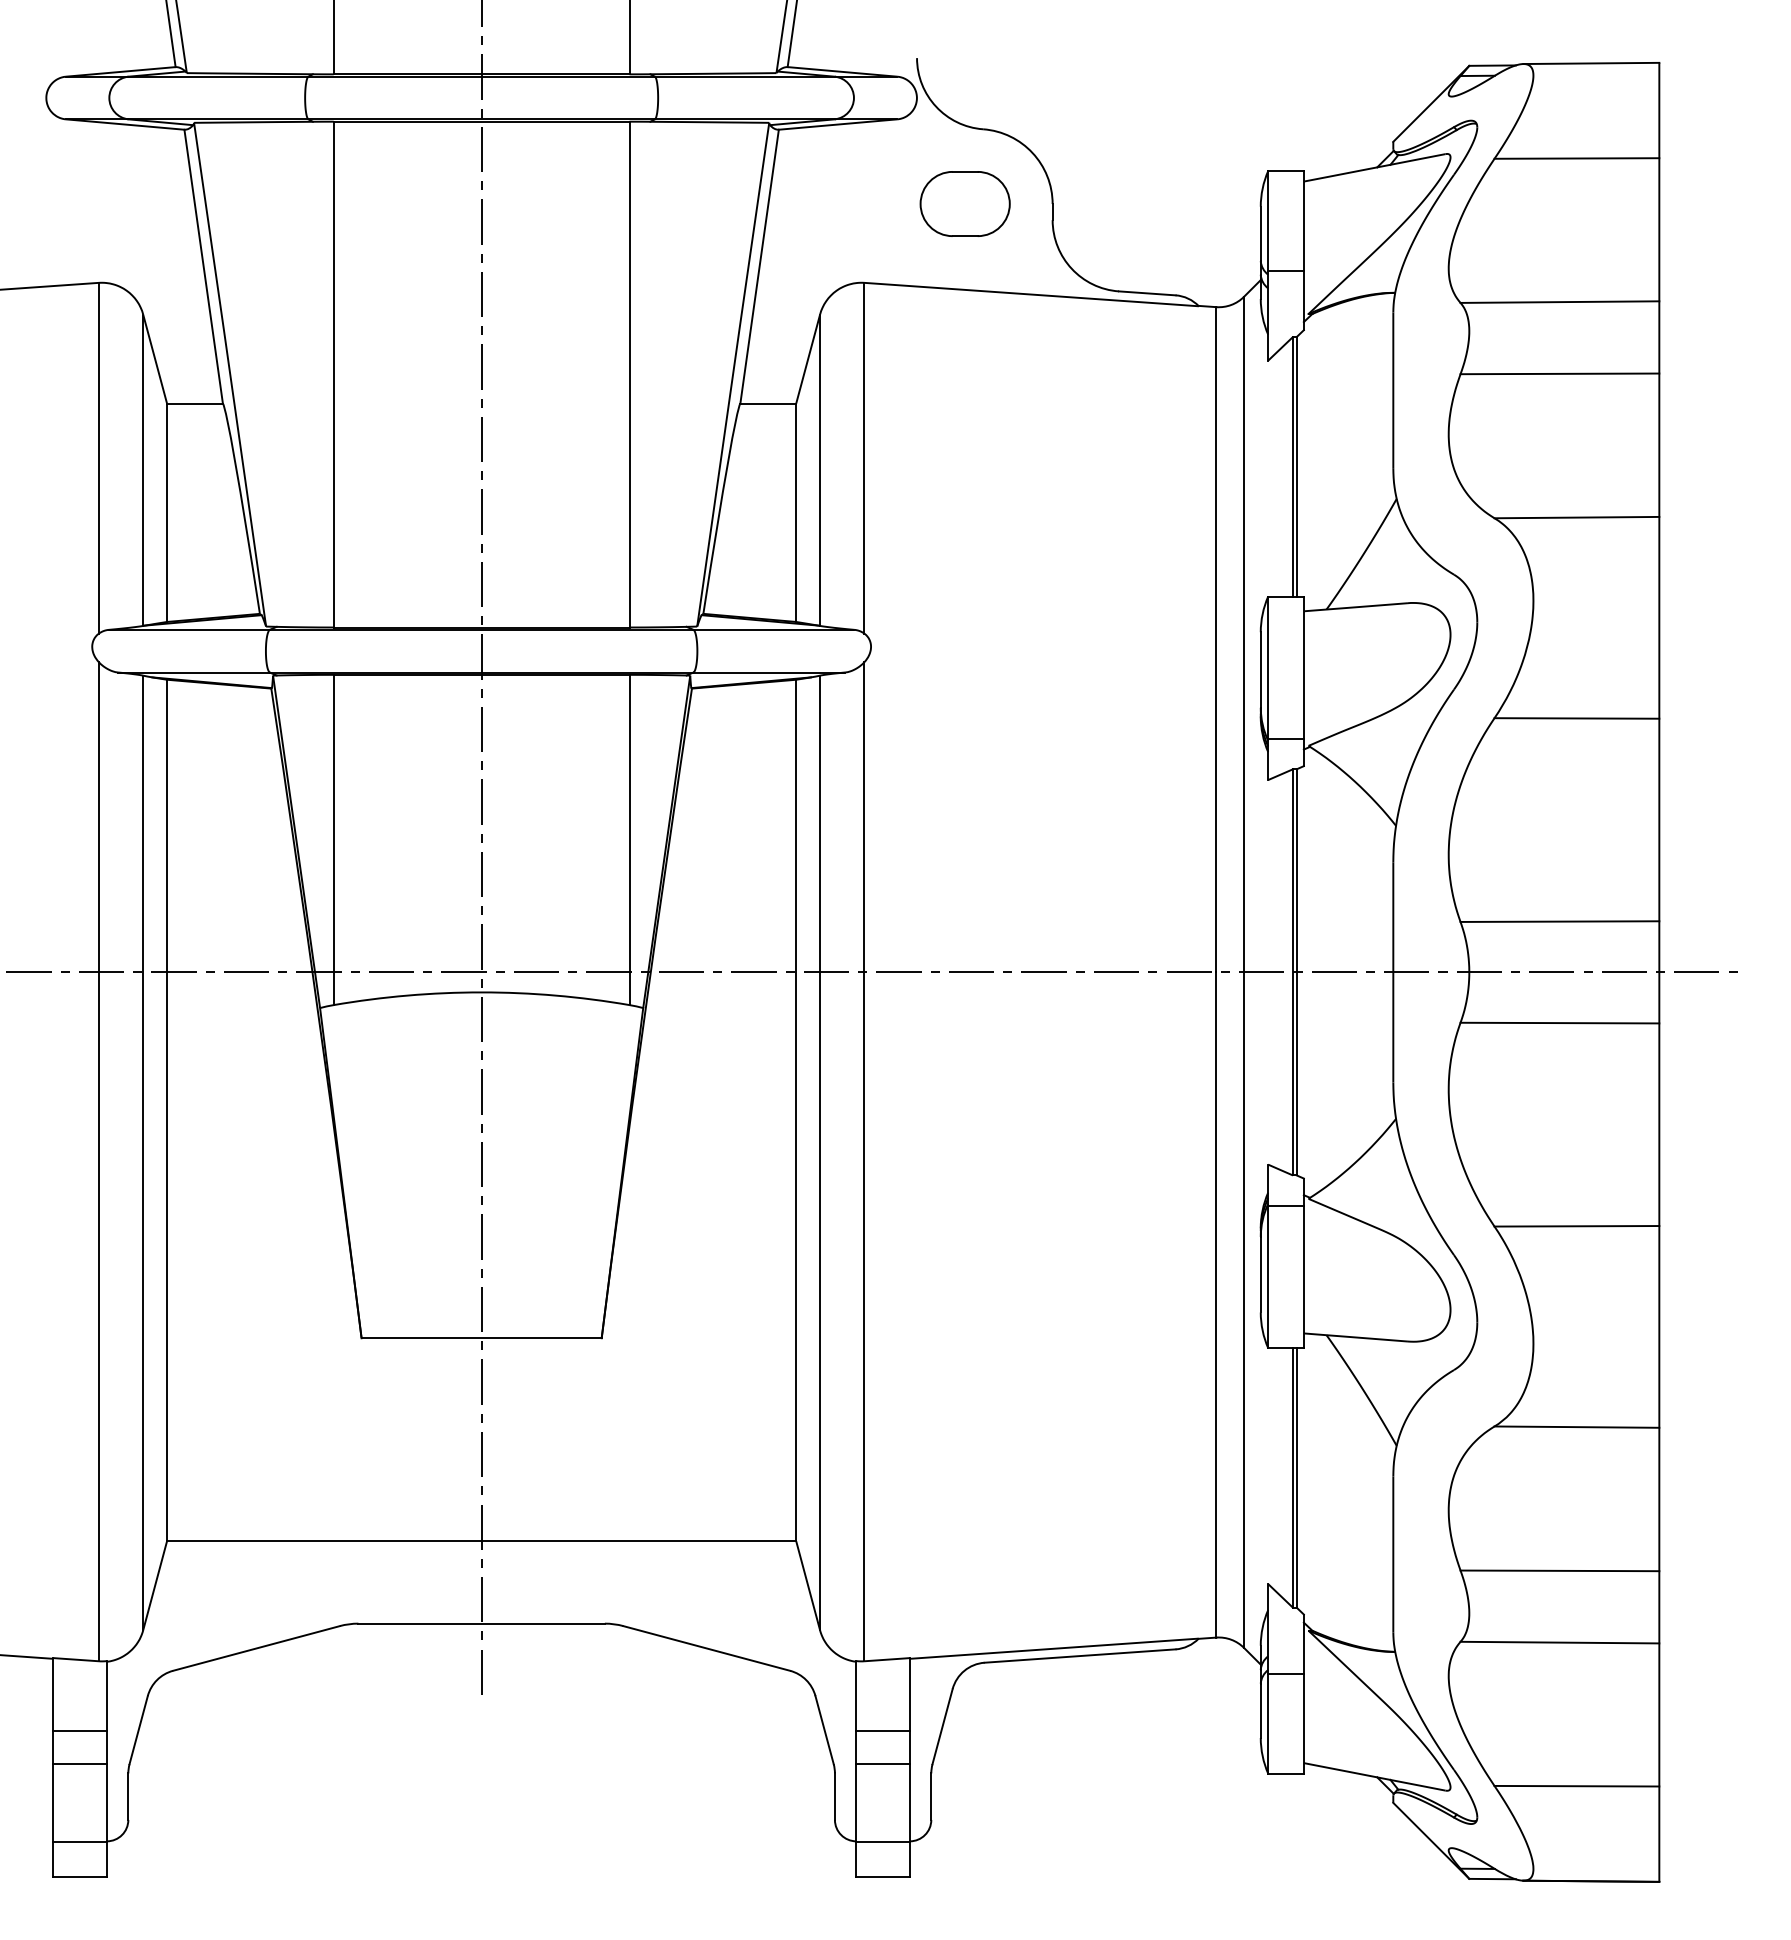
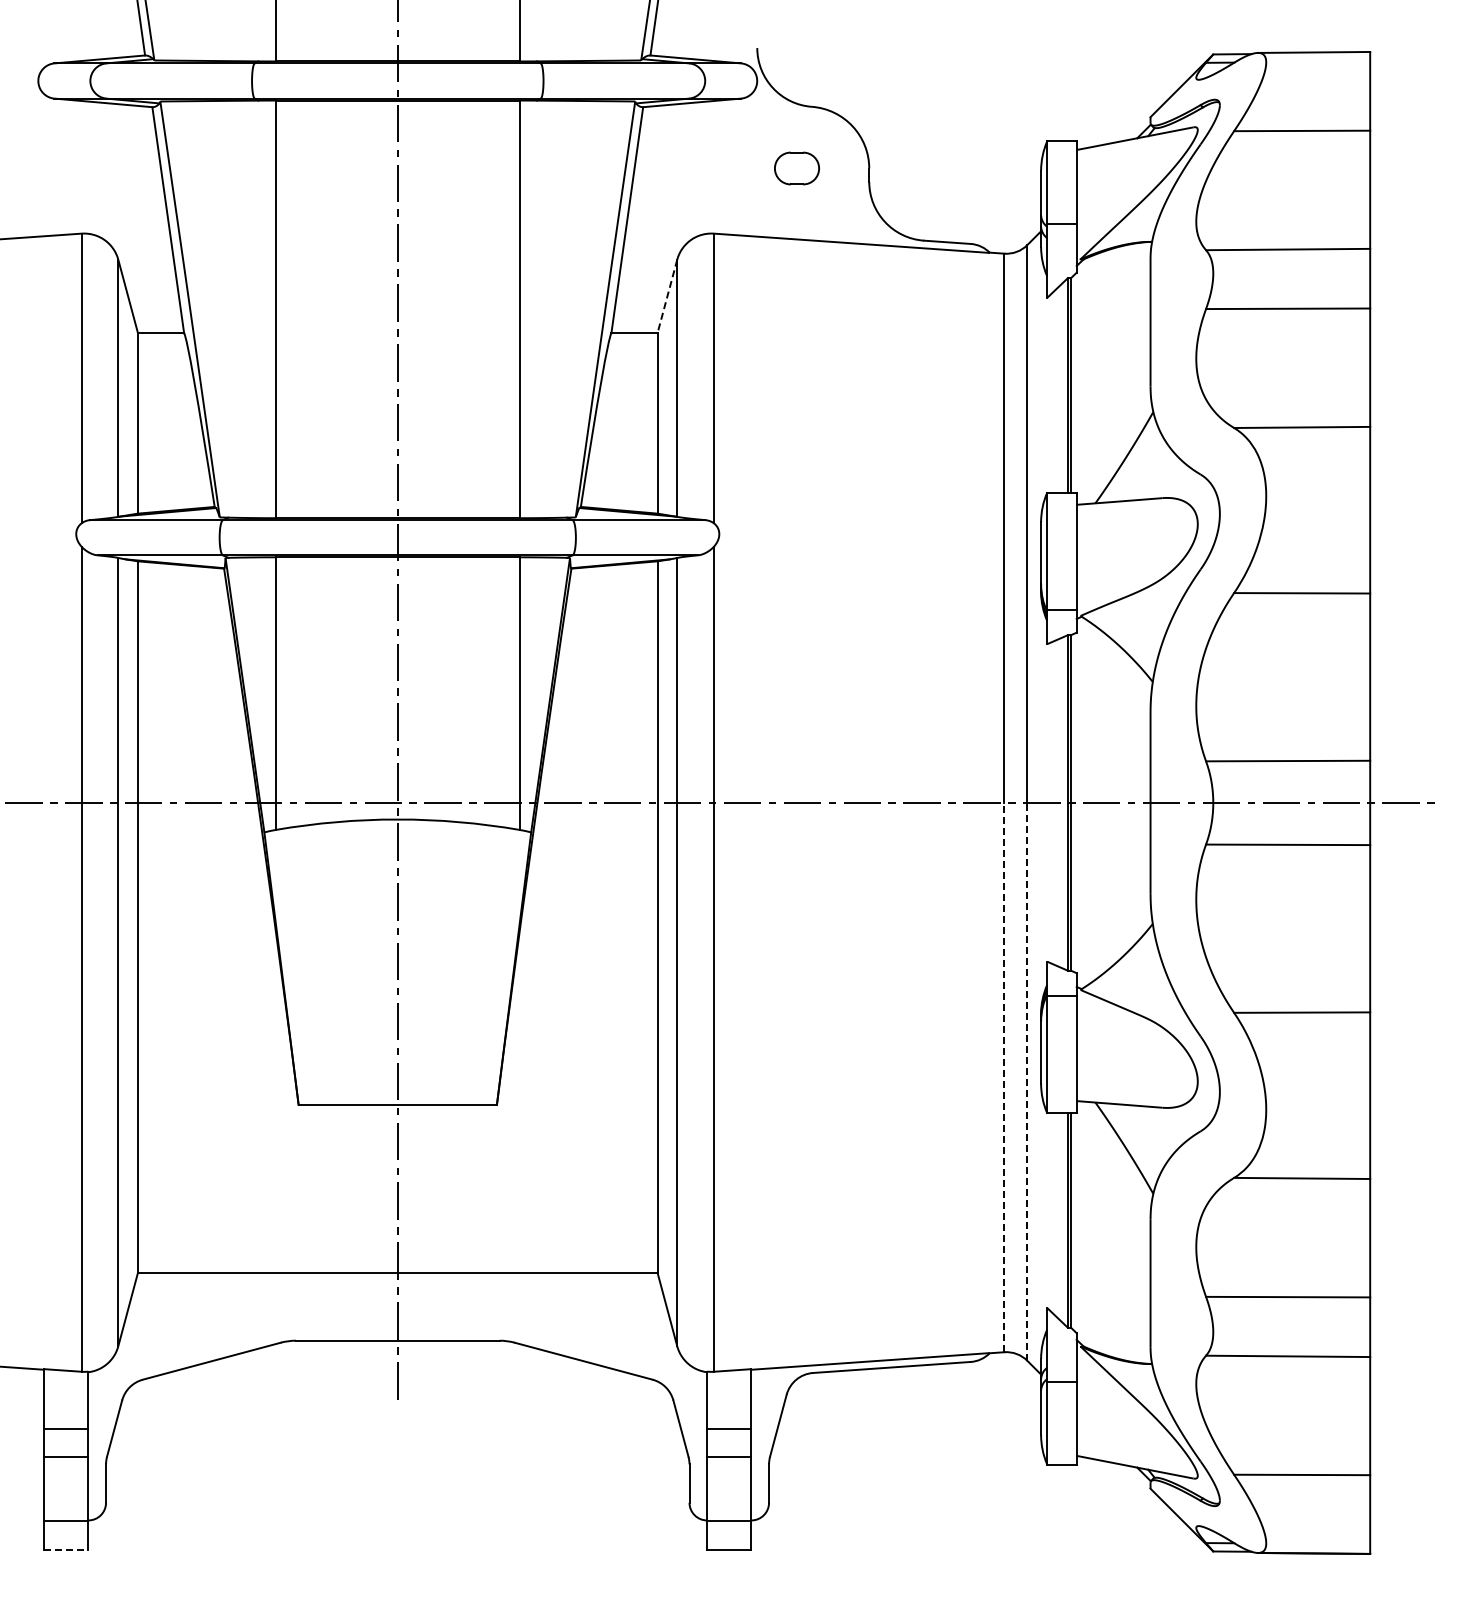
part: (964, 203) -> (796, 168), size x0.6
line: (808, 360) -> (667, 297), solid -> dashed
line: (1216, 1304) -> (1004, 1077), solid -> dashed
line: (1244, 1309) -> (1027, 1081), solid -> dashed
line: (80, 1876) -> (66, 1549), solid -> dashed

